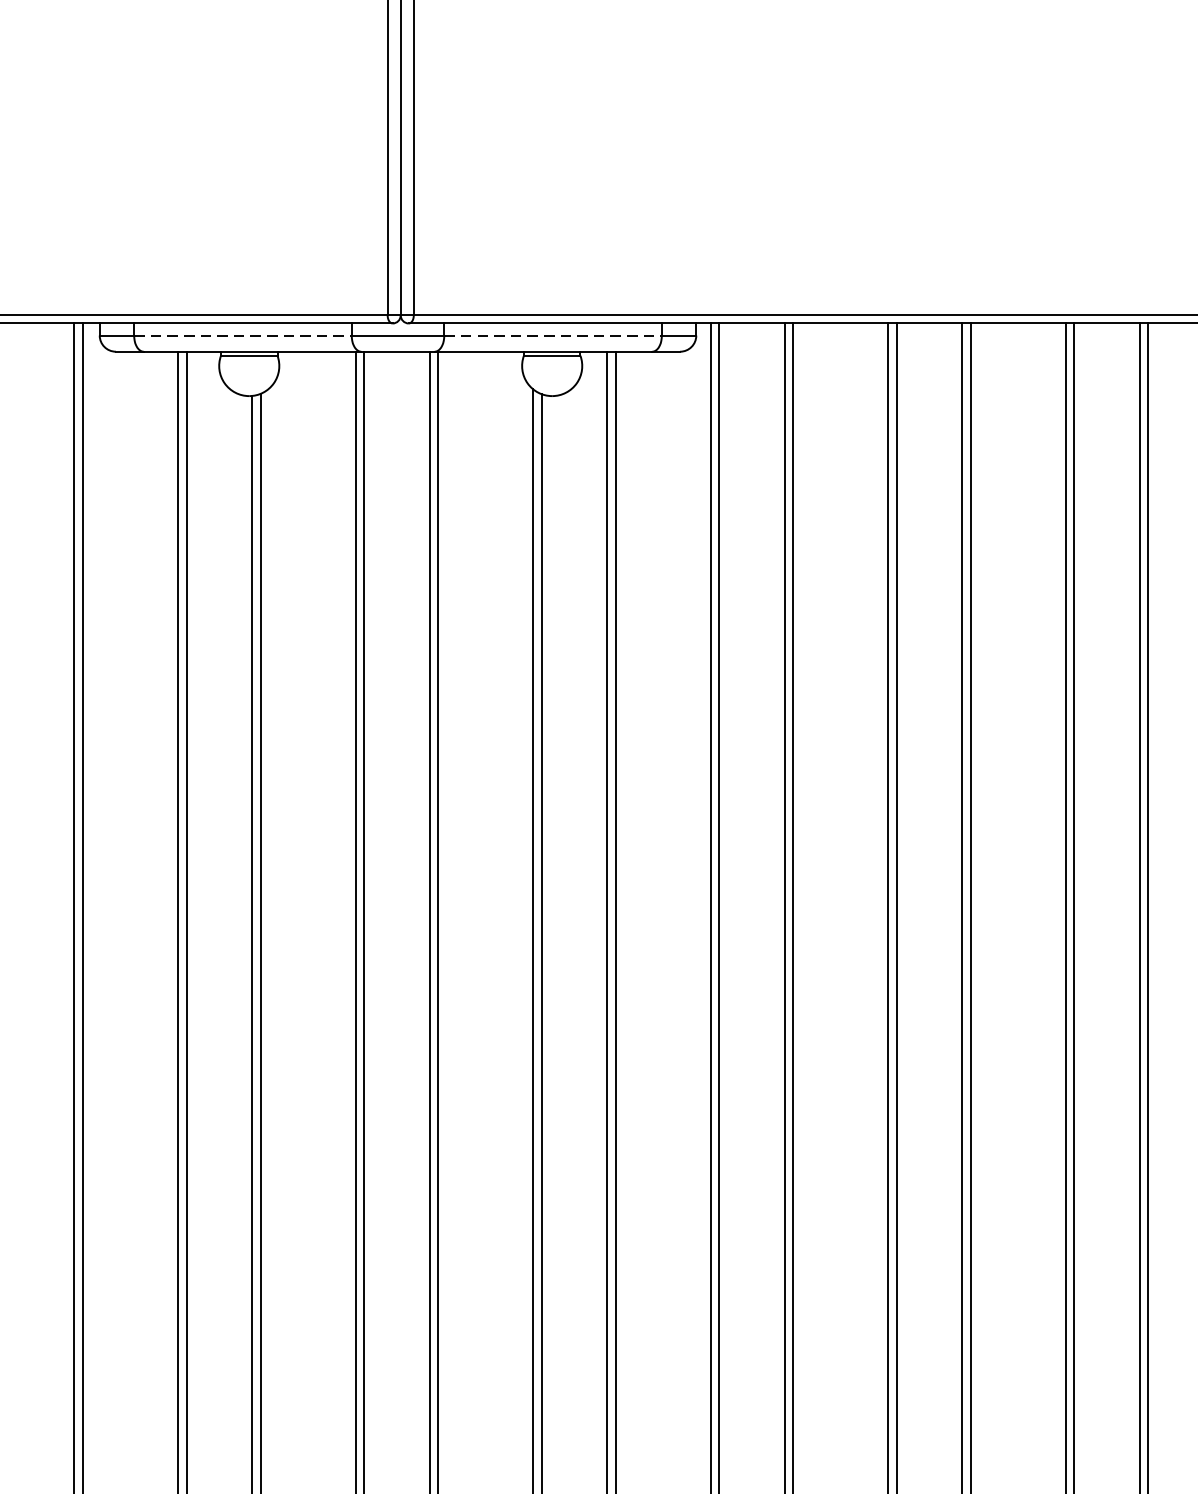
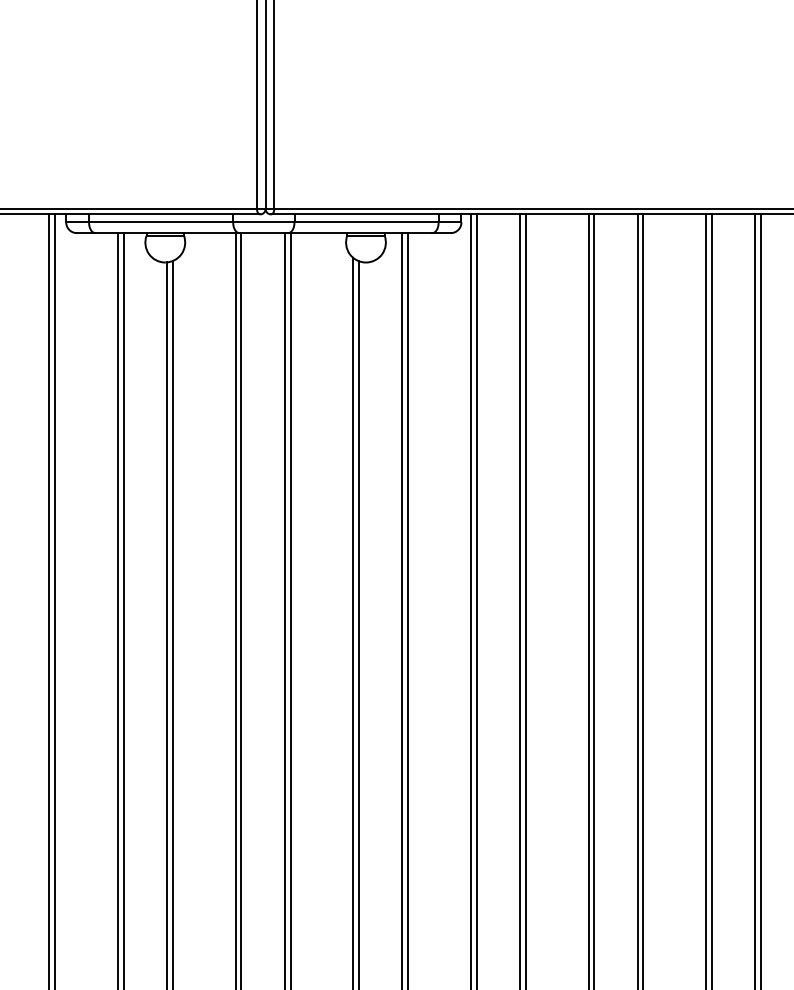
line: (243, 335) -> (161, 222), dashed -> solid
line: (554, 335) -> (367, 222), dashed -> solid

